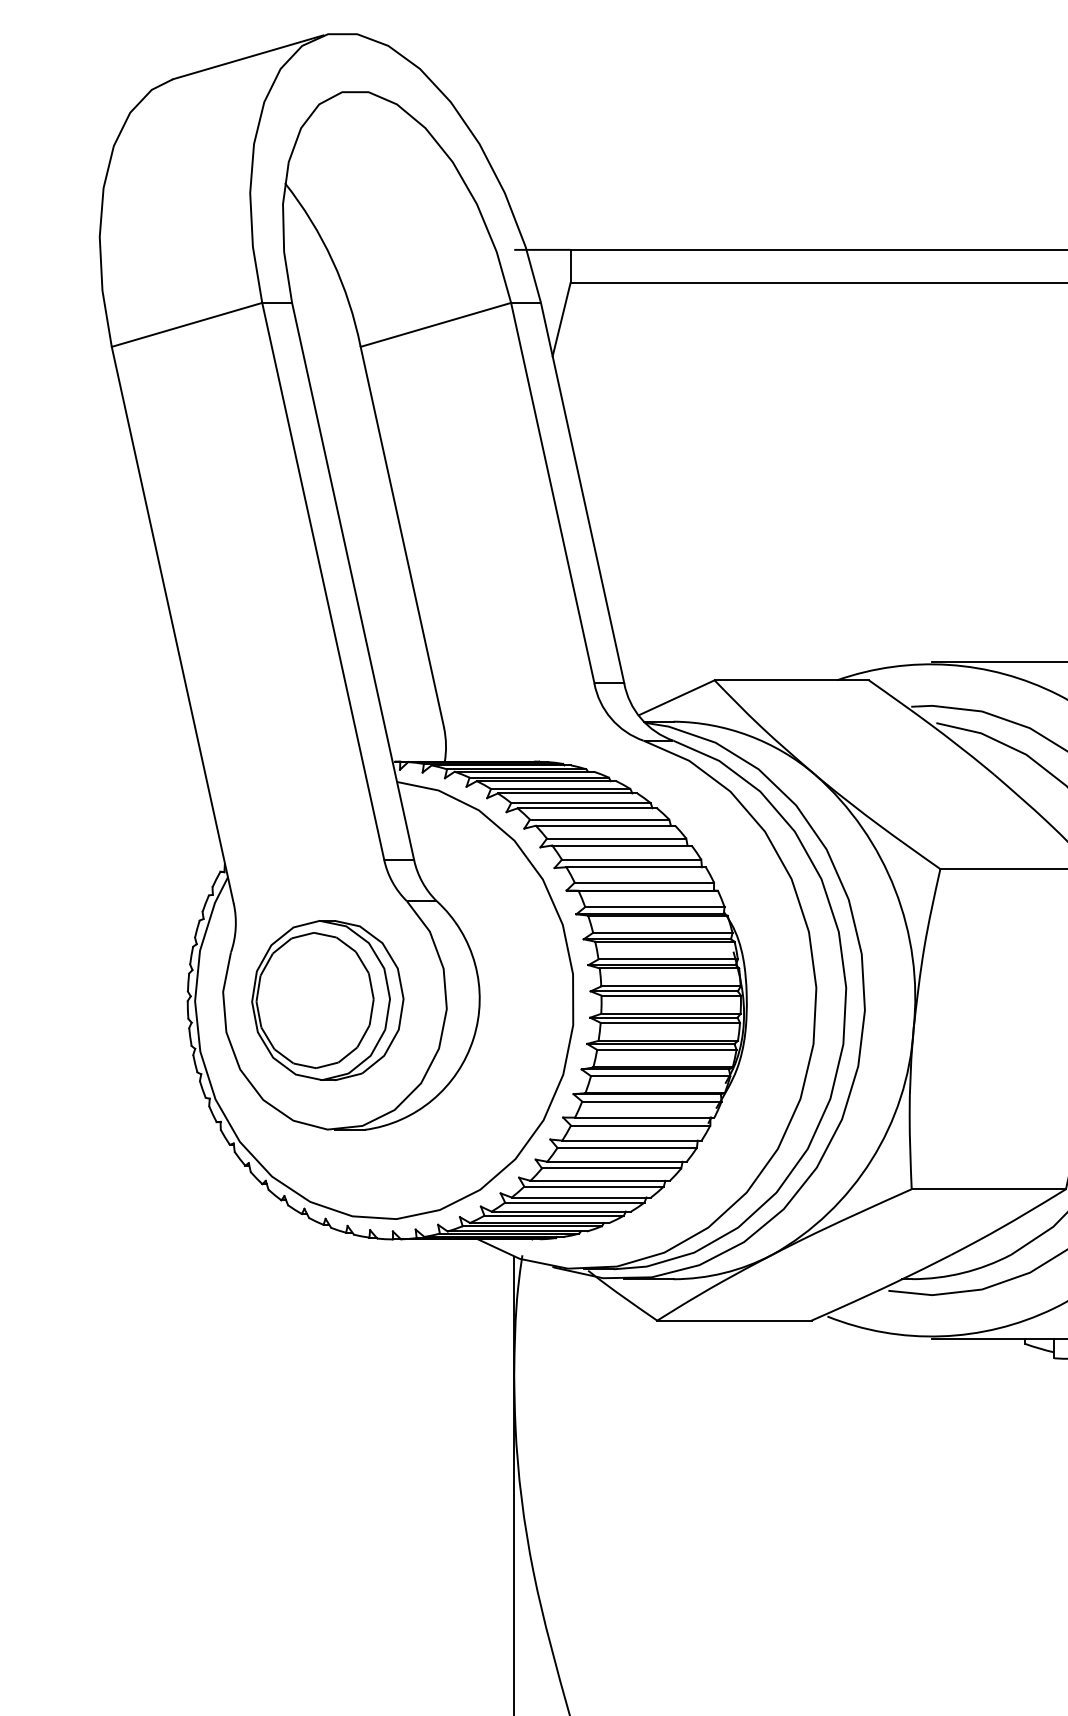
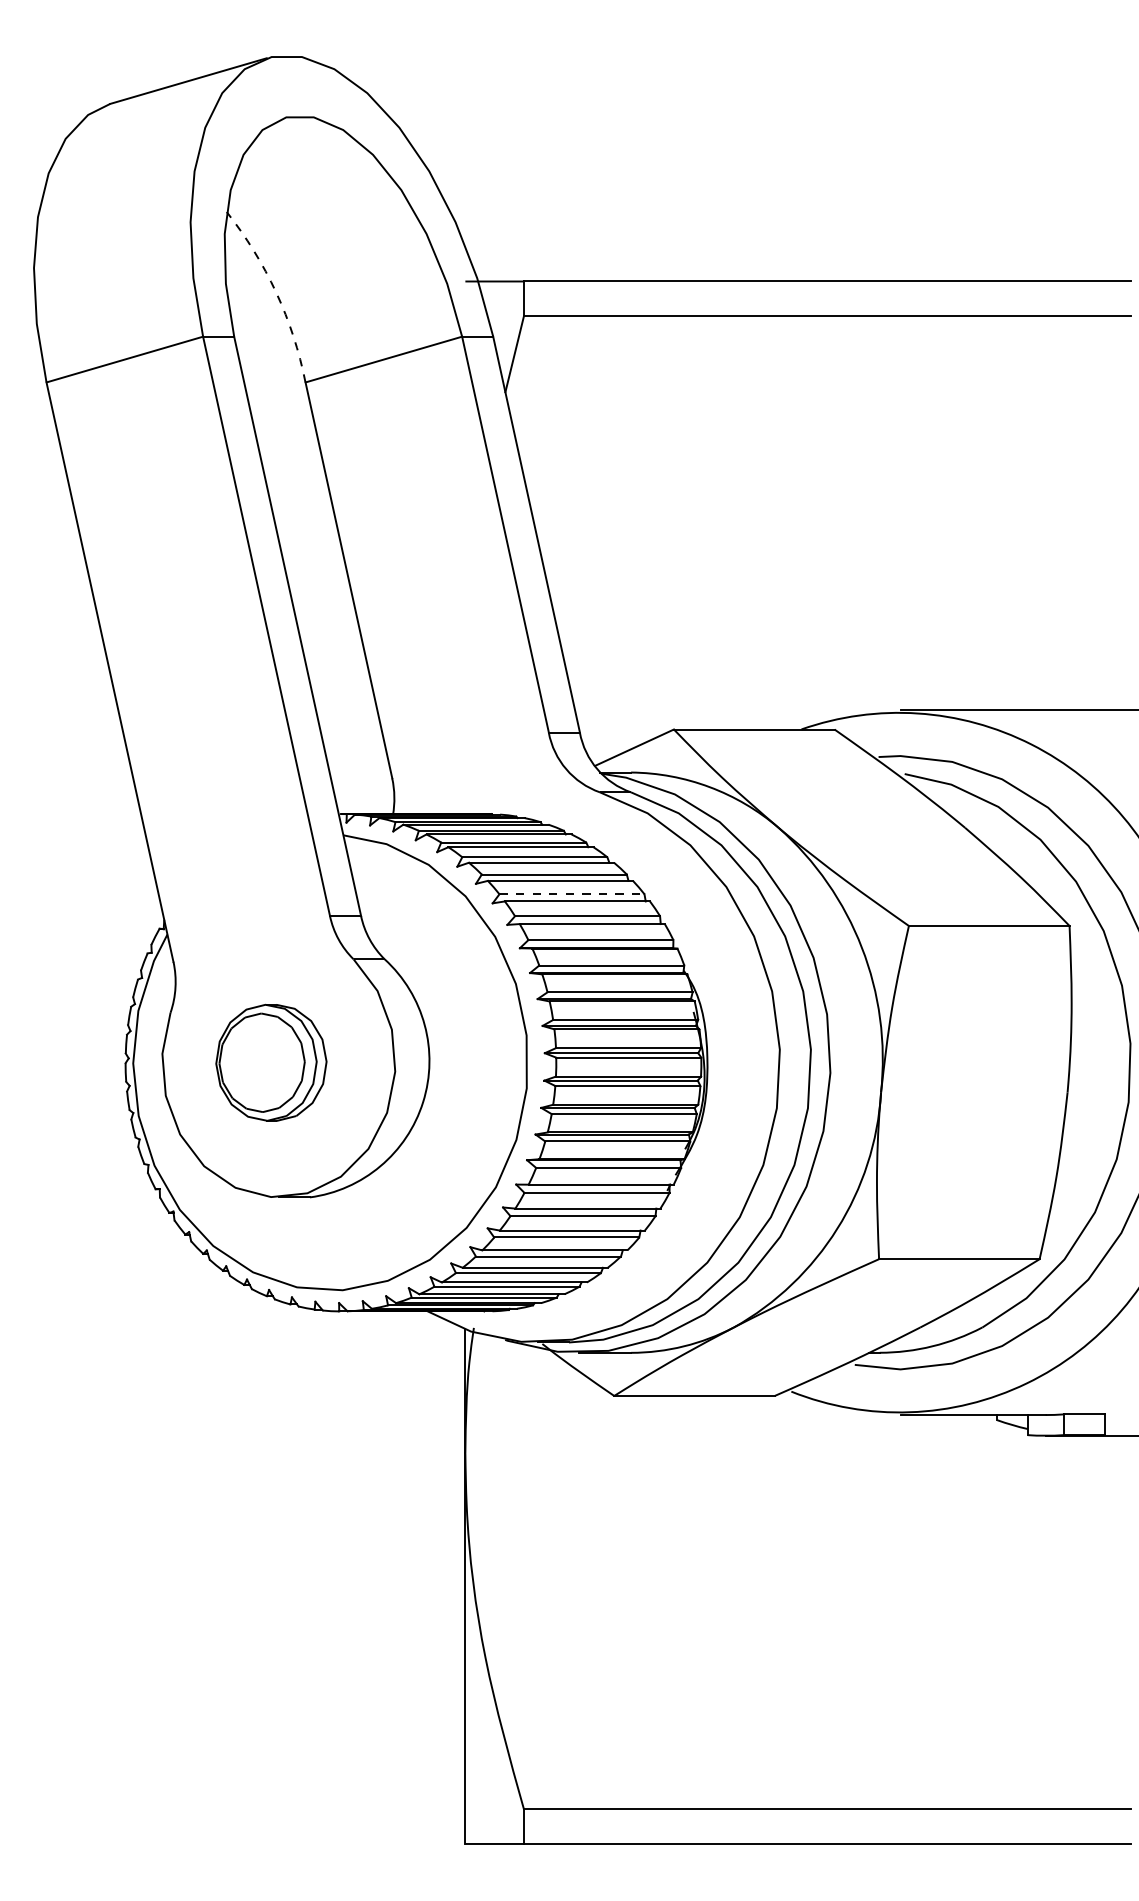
arc: (332, 260) -> (276, 292), solid -> dashed
line: (616, 838) -> (571, 894), solid -> dashed
part: (327, 1000) -> (271, 1062), size x0.7

